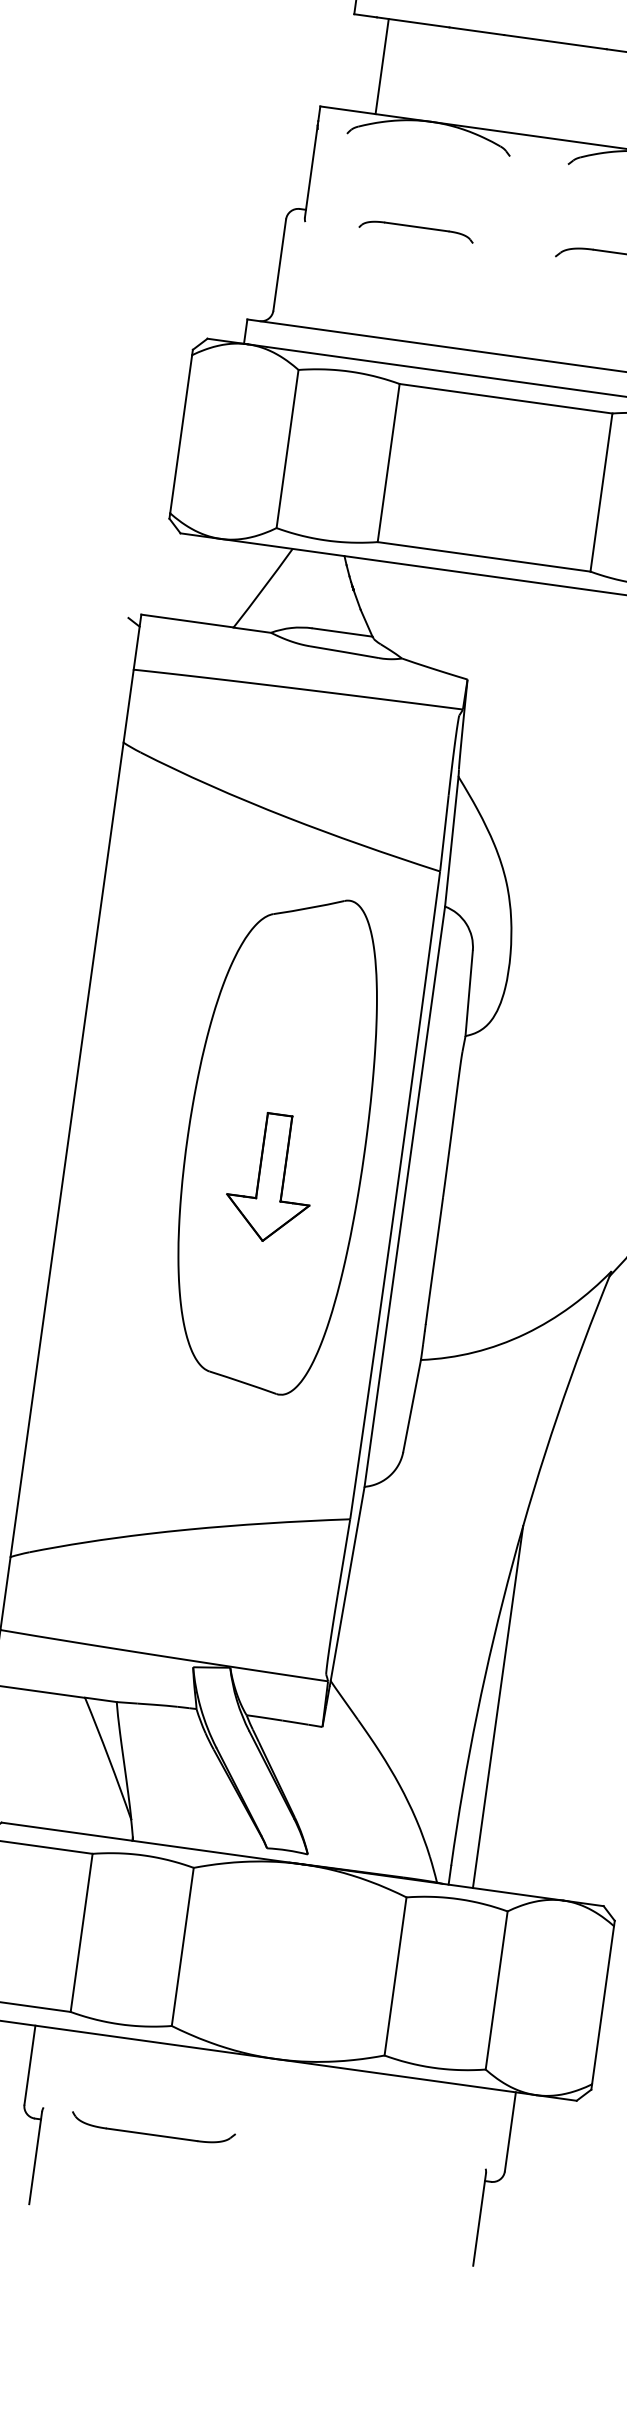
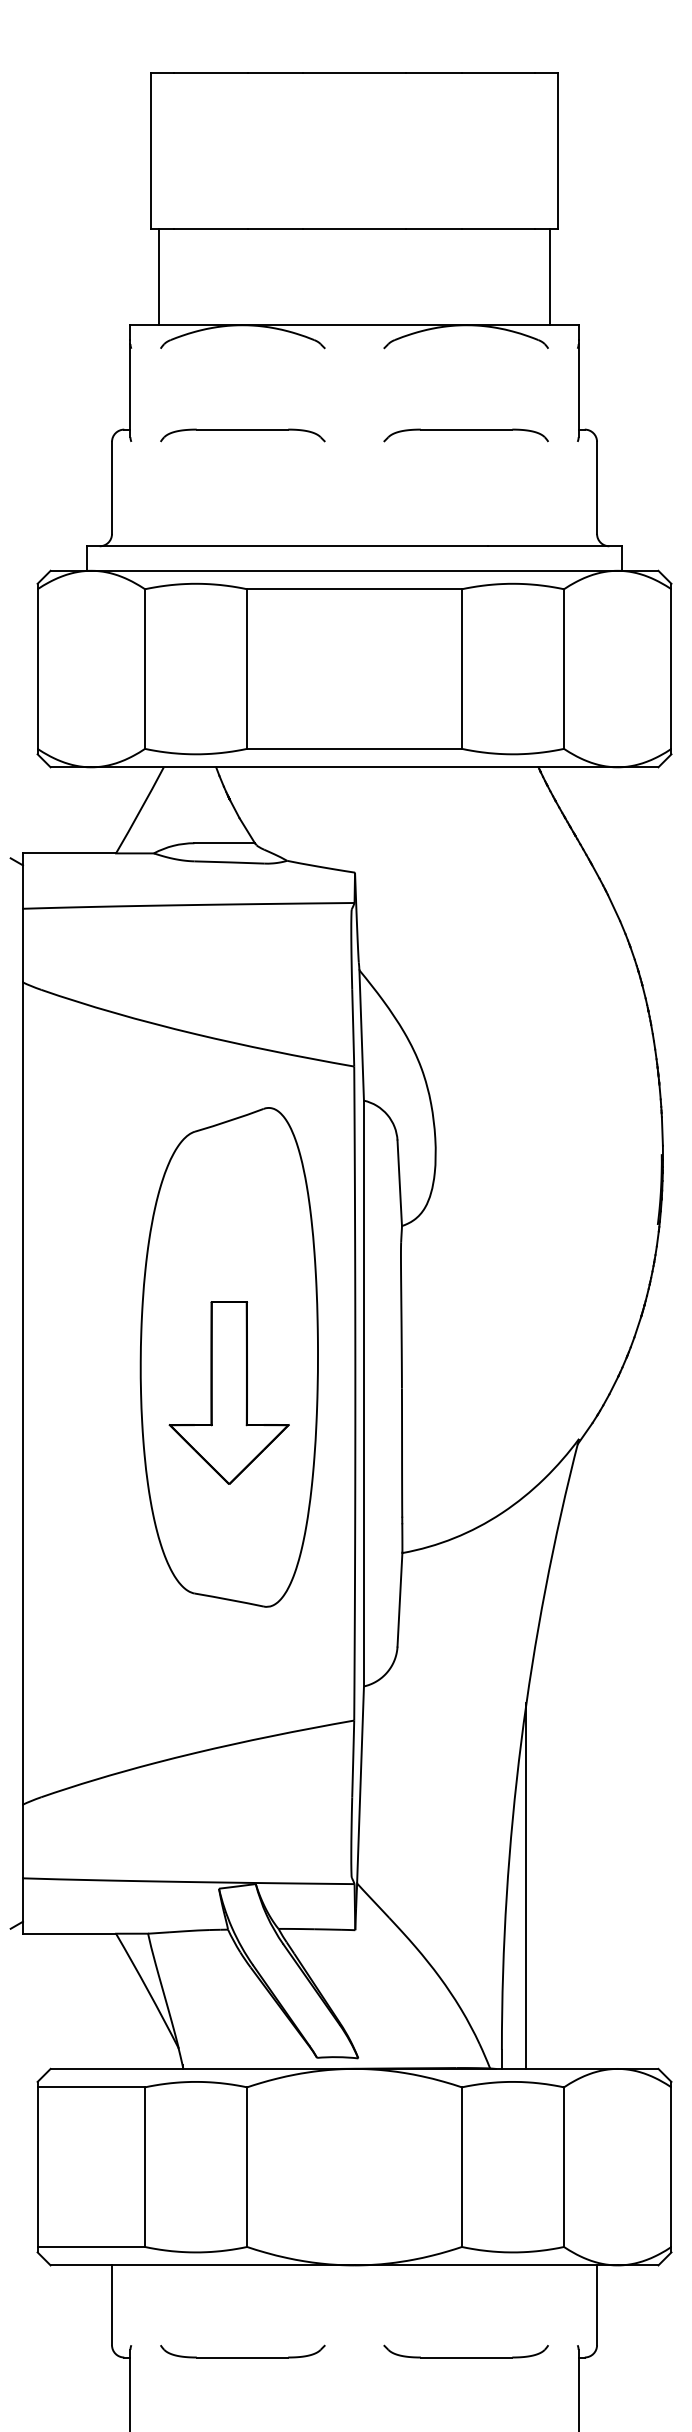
line: (382, 66) -> (159, 277), moved
part: (416, 231) -> (242, 435), size x1.43
part: (270, 1177) -> (228, 1392), size x1.43
part: (373, 2159) -> (465, 2351), added

